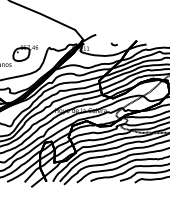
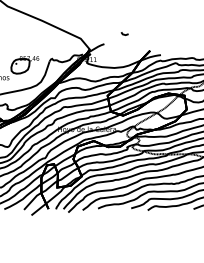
line: (114, 44) -> (124, 33), moved

